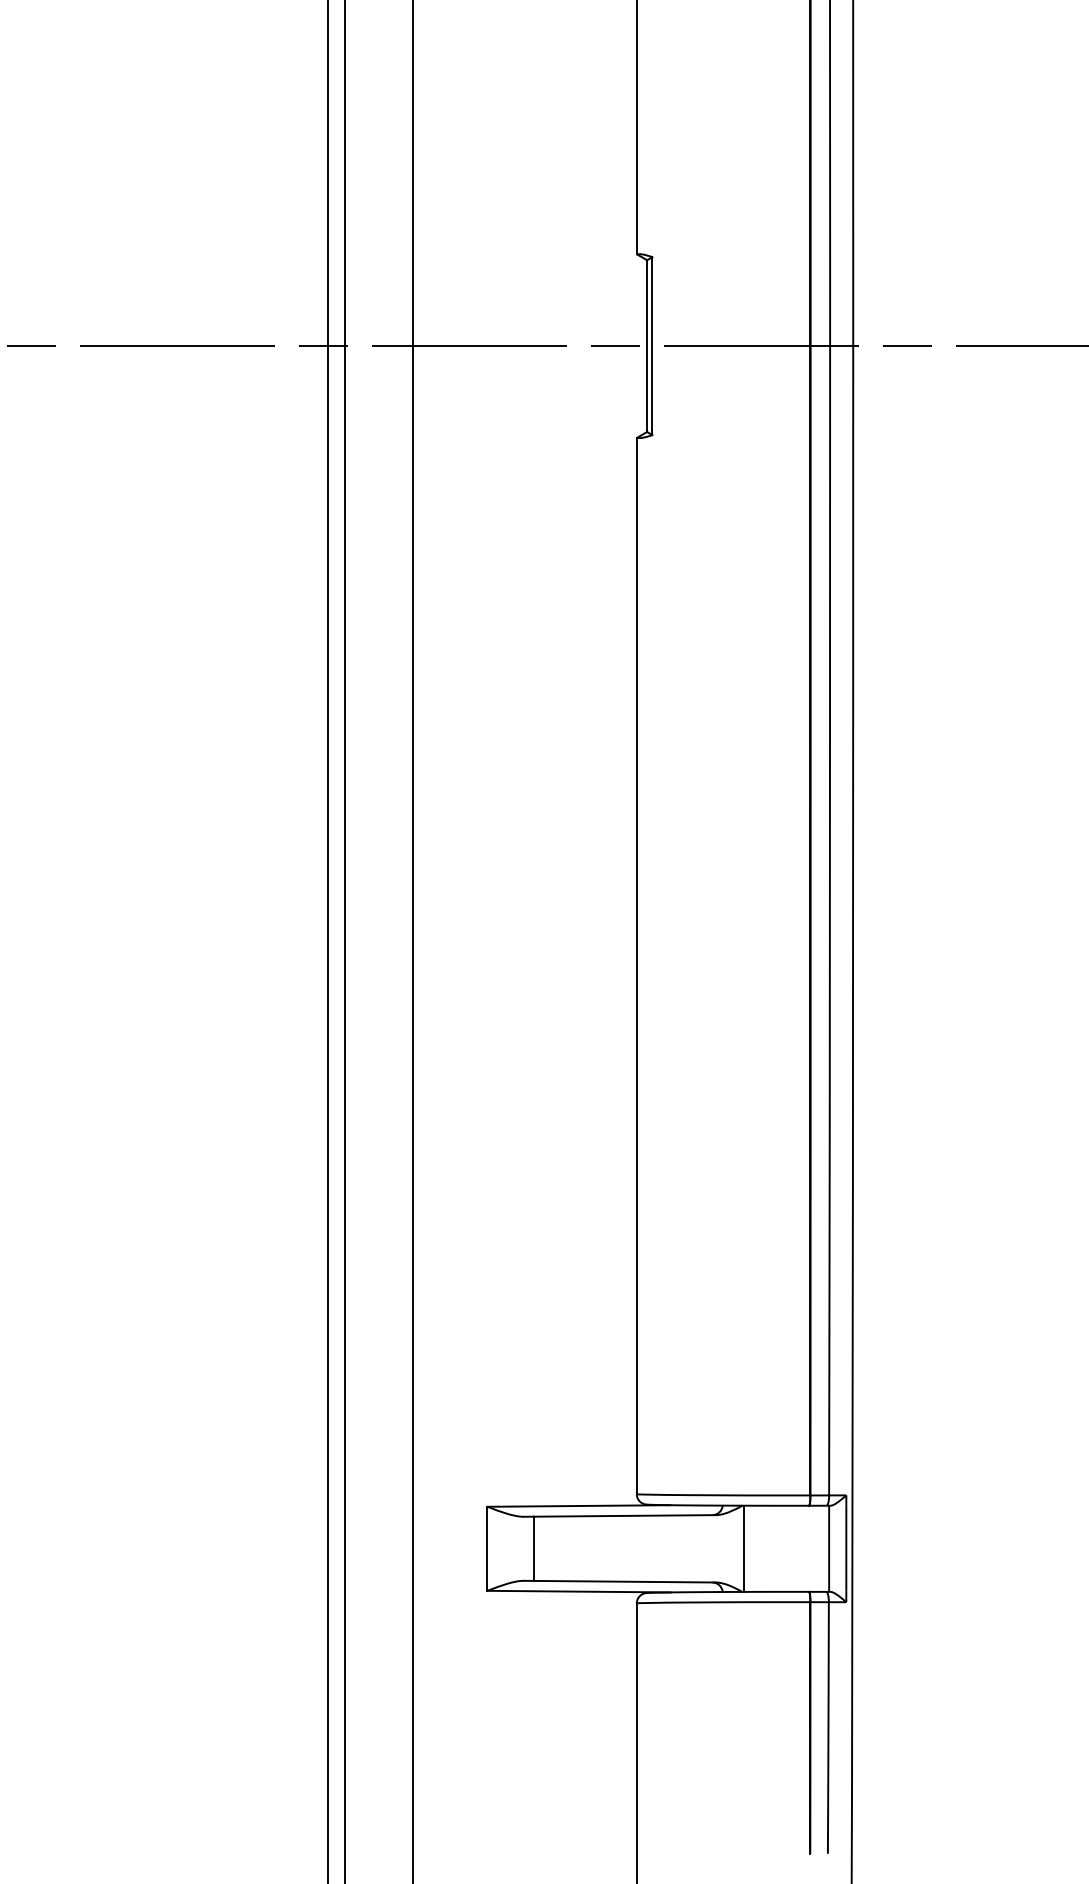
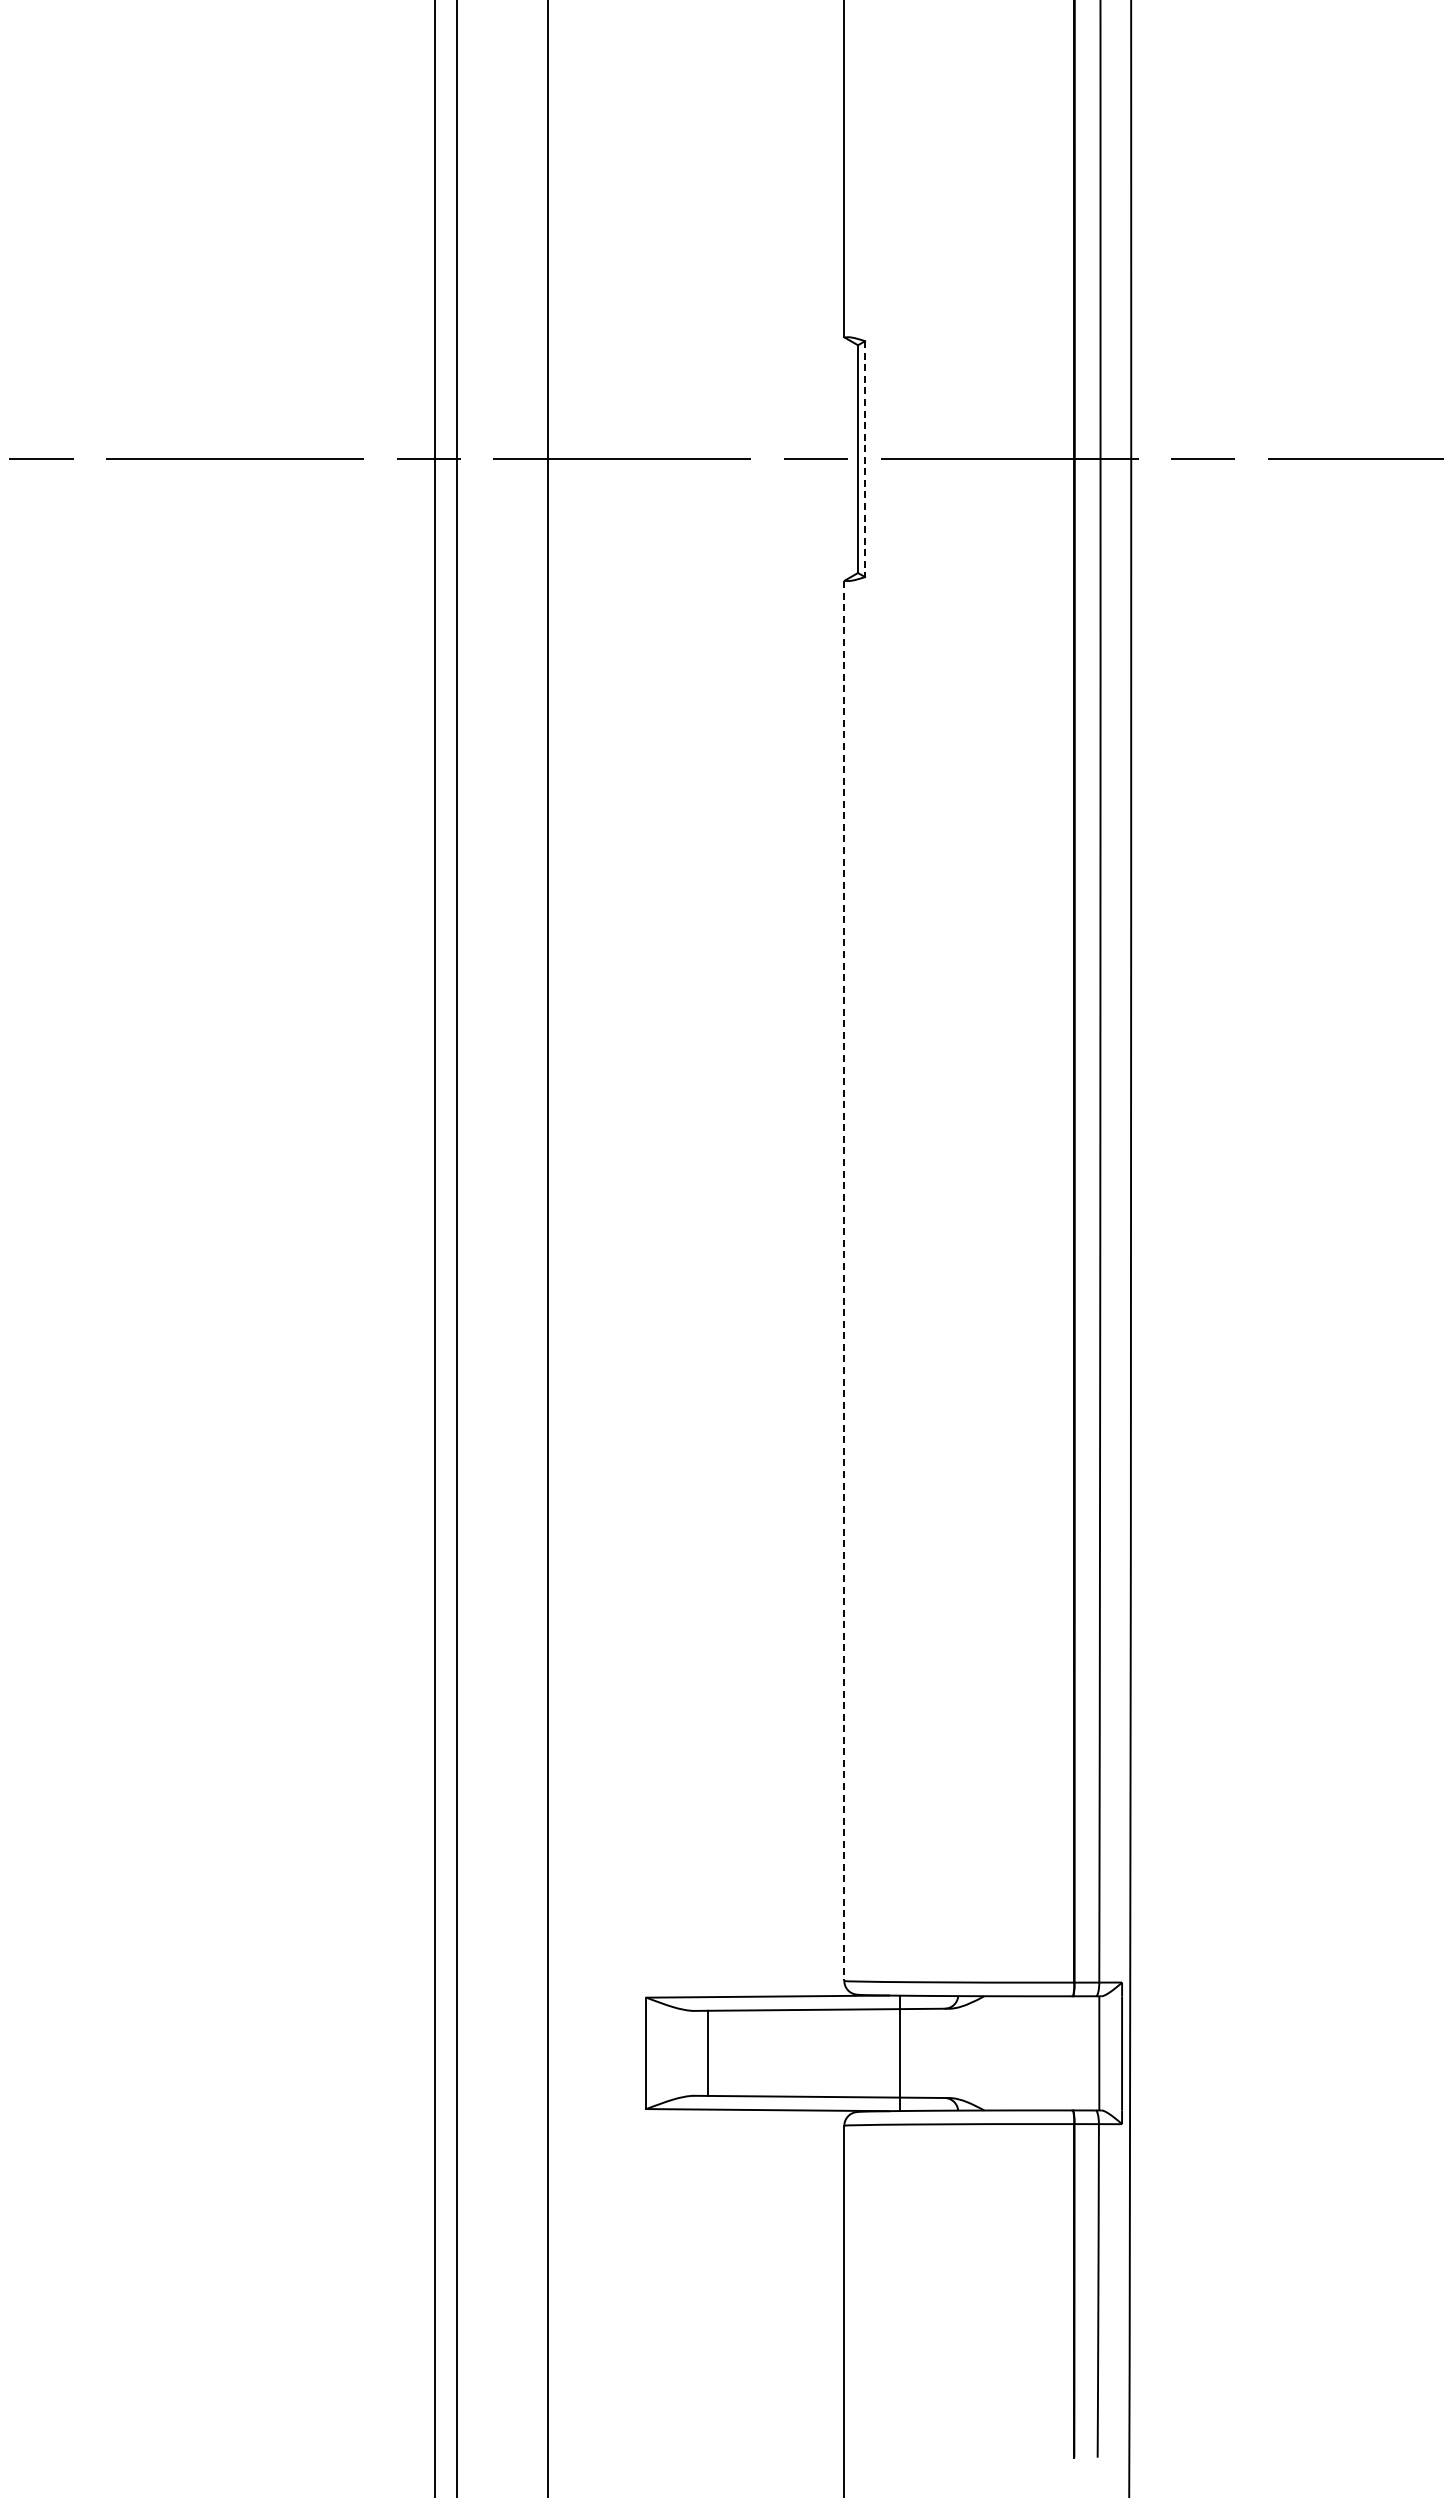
line: (652, 346) -> (865, 459), solid -> dashed
line: (636, 966) -> (844, 1281), solid -> dashed
line: (744, 1548) -> (900, 2053), moved

